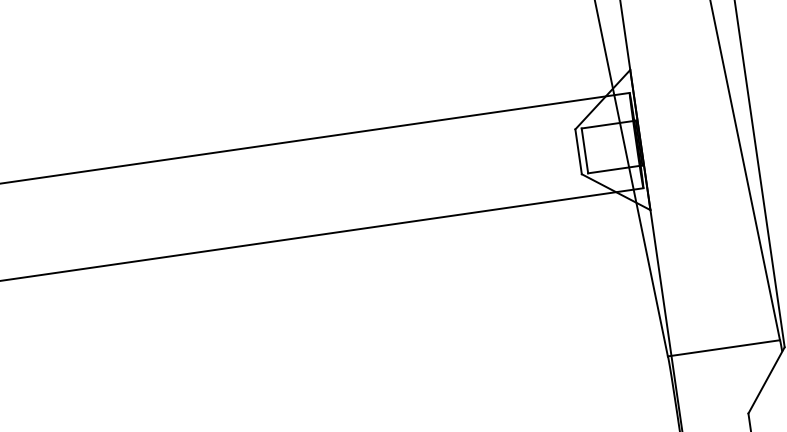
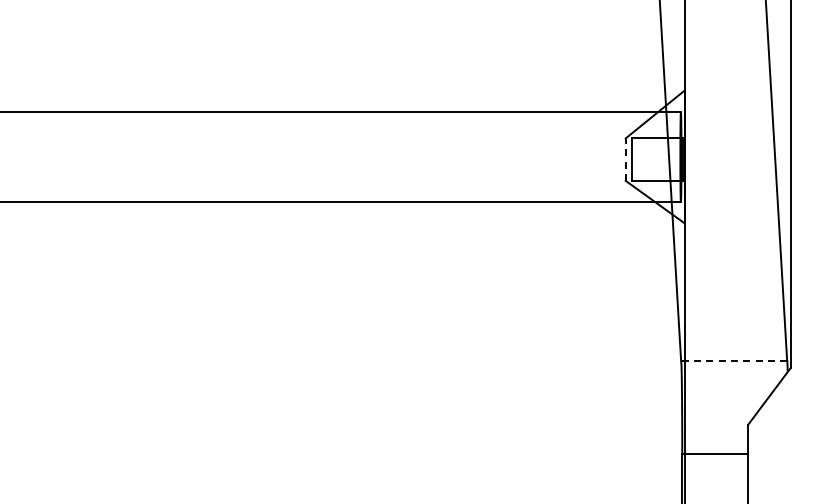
line: (578, 151) -> (625, 159), solid -> dashed
line: (723, 348) -> (733, 361), solid -> dashed

